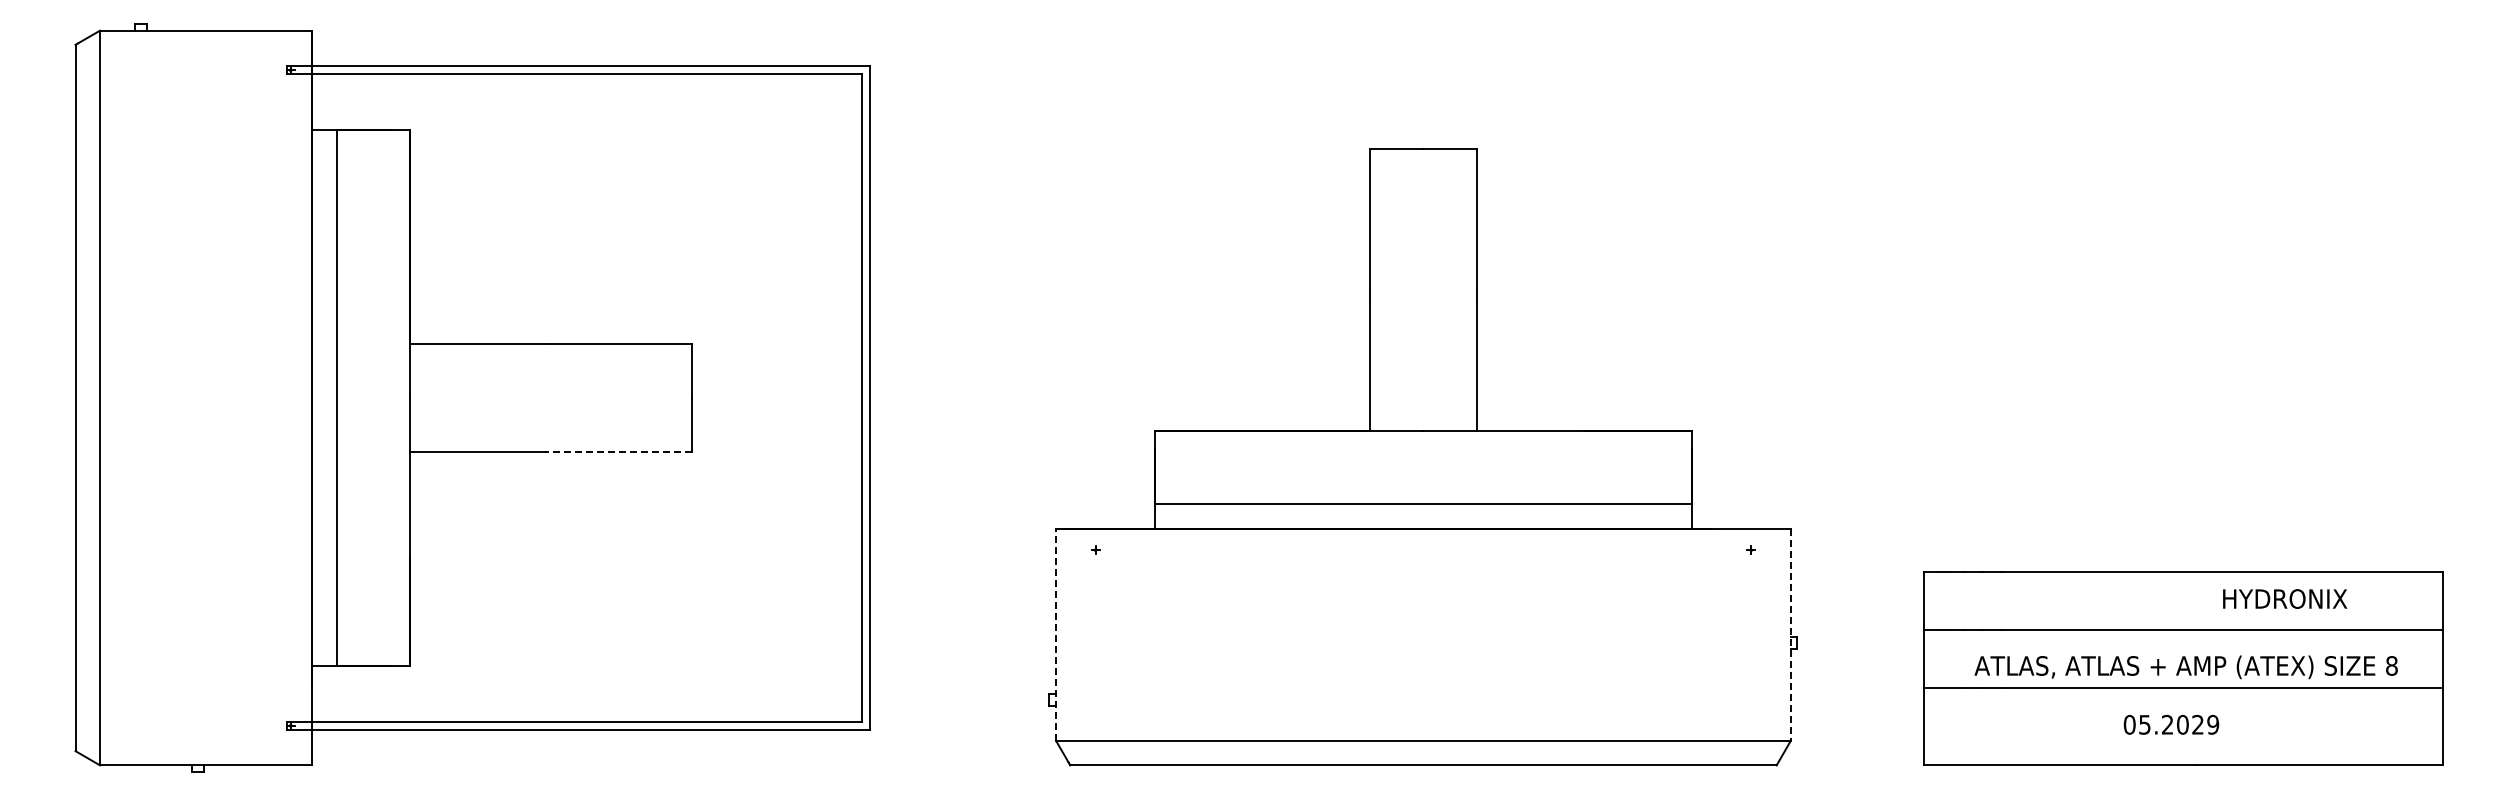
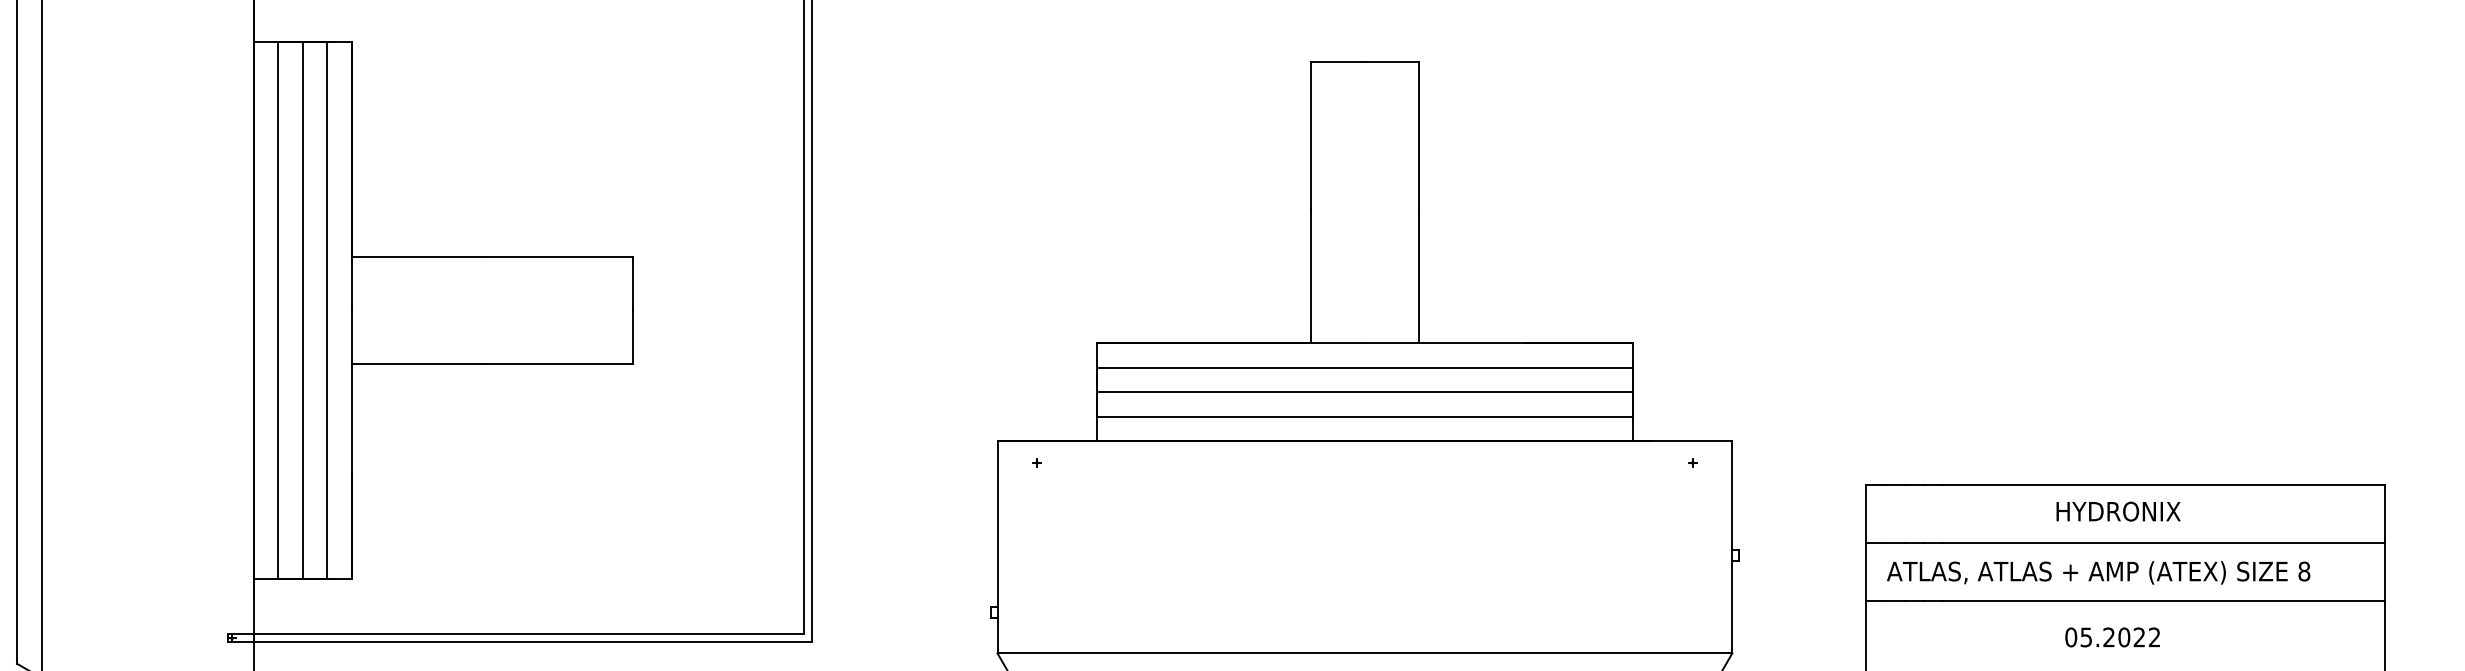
line: (361, 397) -> (302, 310), added
line: (385, 397) -> (326, 310), added
line: (617, 451) -> (558, 364), dashed -> solid
line: (1423, 455) -> (1364, 368), added
line: (1423, 479) -> (1364, 392), added
text: (2285, 598) -> (2118, 511), moved
line: (1056, 634) -> (997, 547), dashed -> solid
line: (1790, 635) -> (1731, 548), dashed -> solid
text: (2185, 667) -> (2097, 573), moved
text: (2213, 724) -> (2154, 637), 05.2029 -> 05.2022

